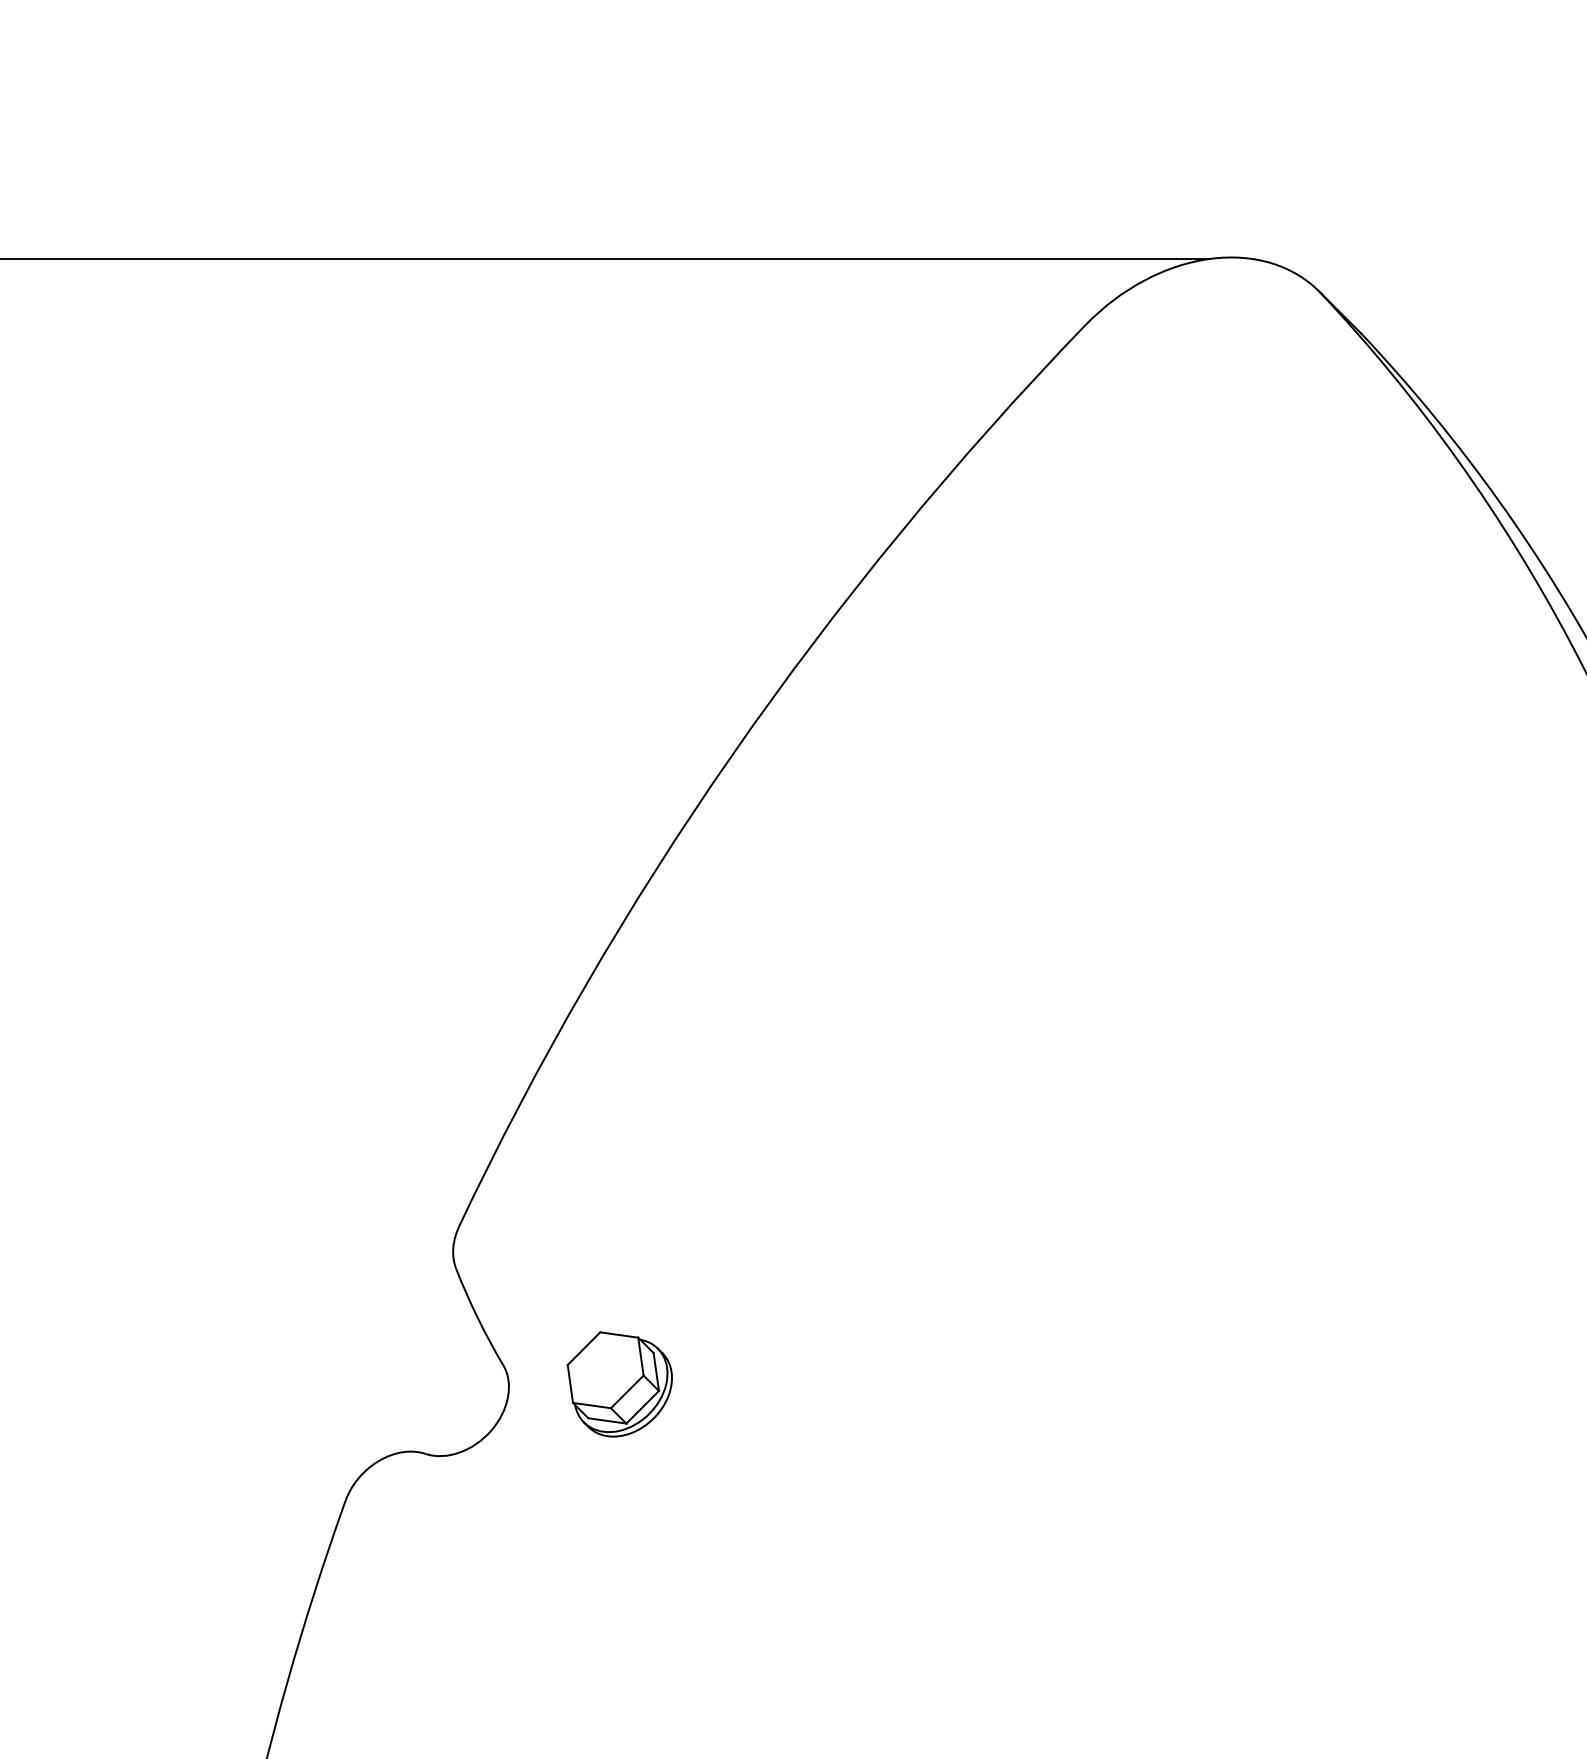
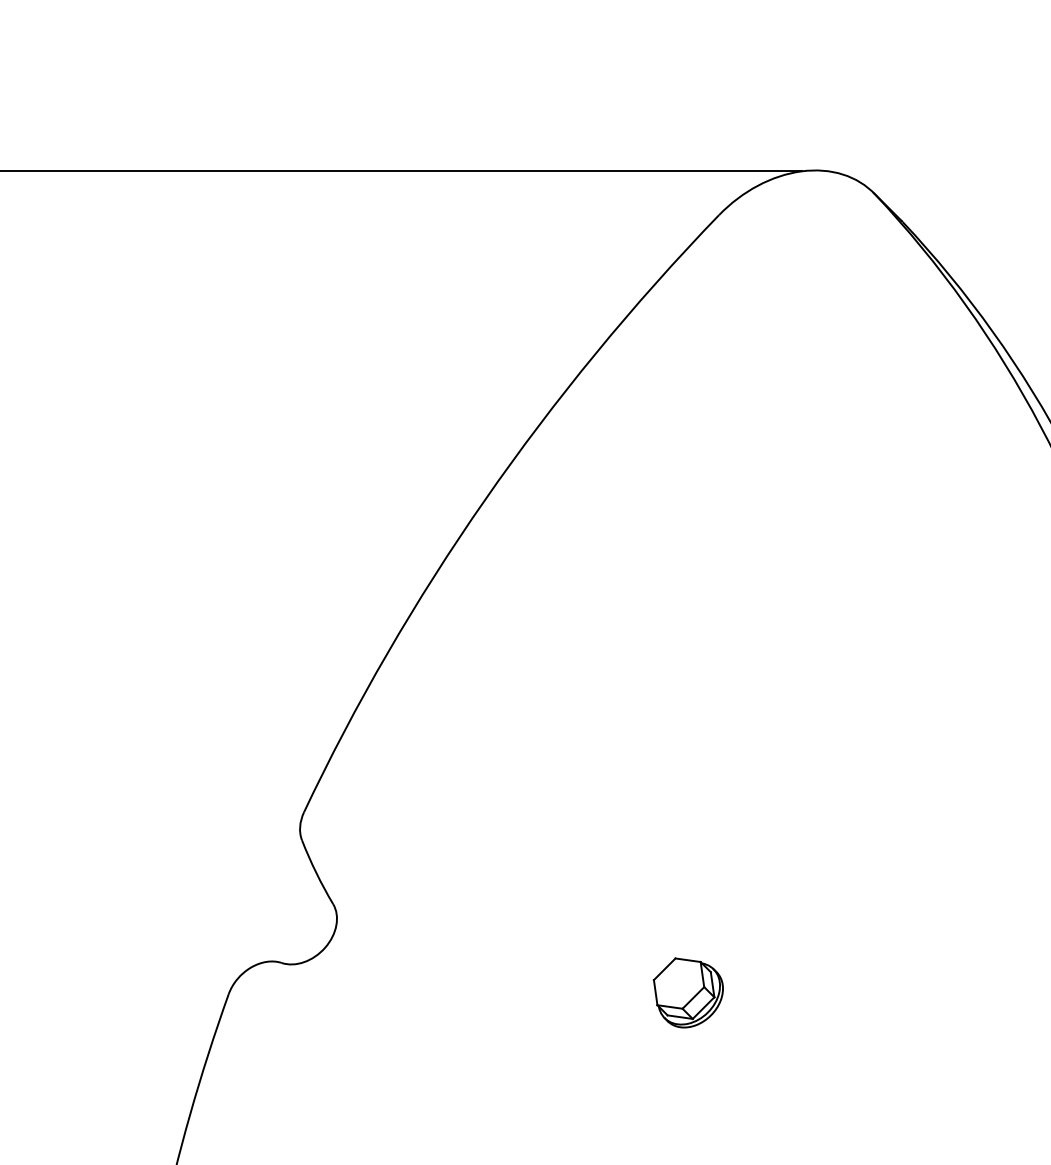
part: (618, 1383) -> (687, 992), moved

